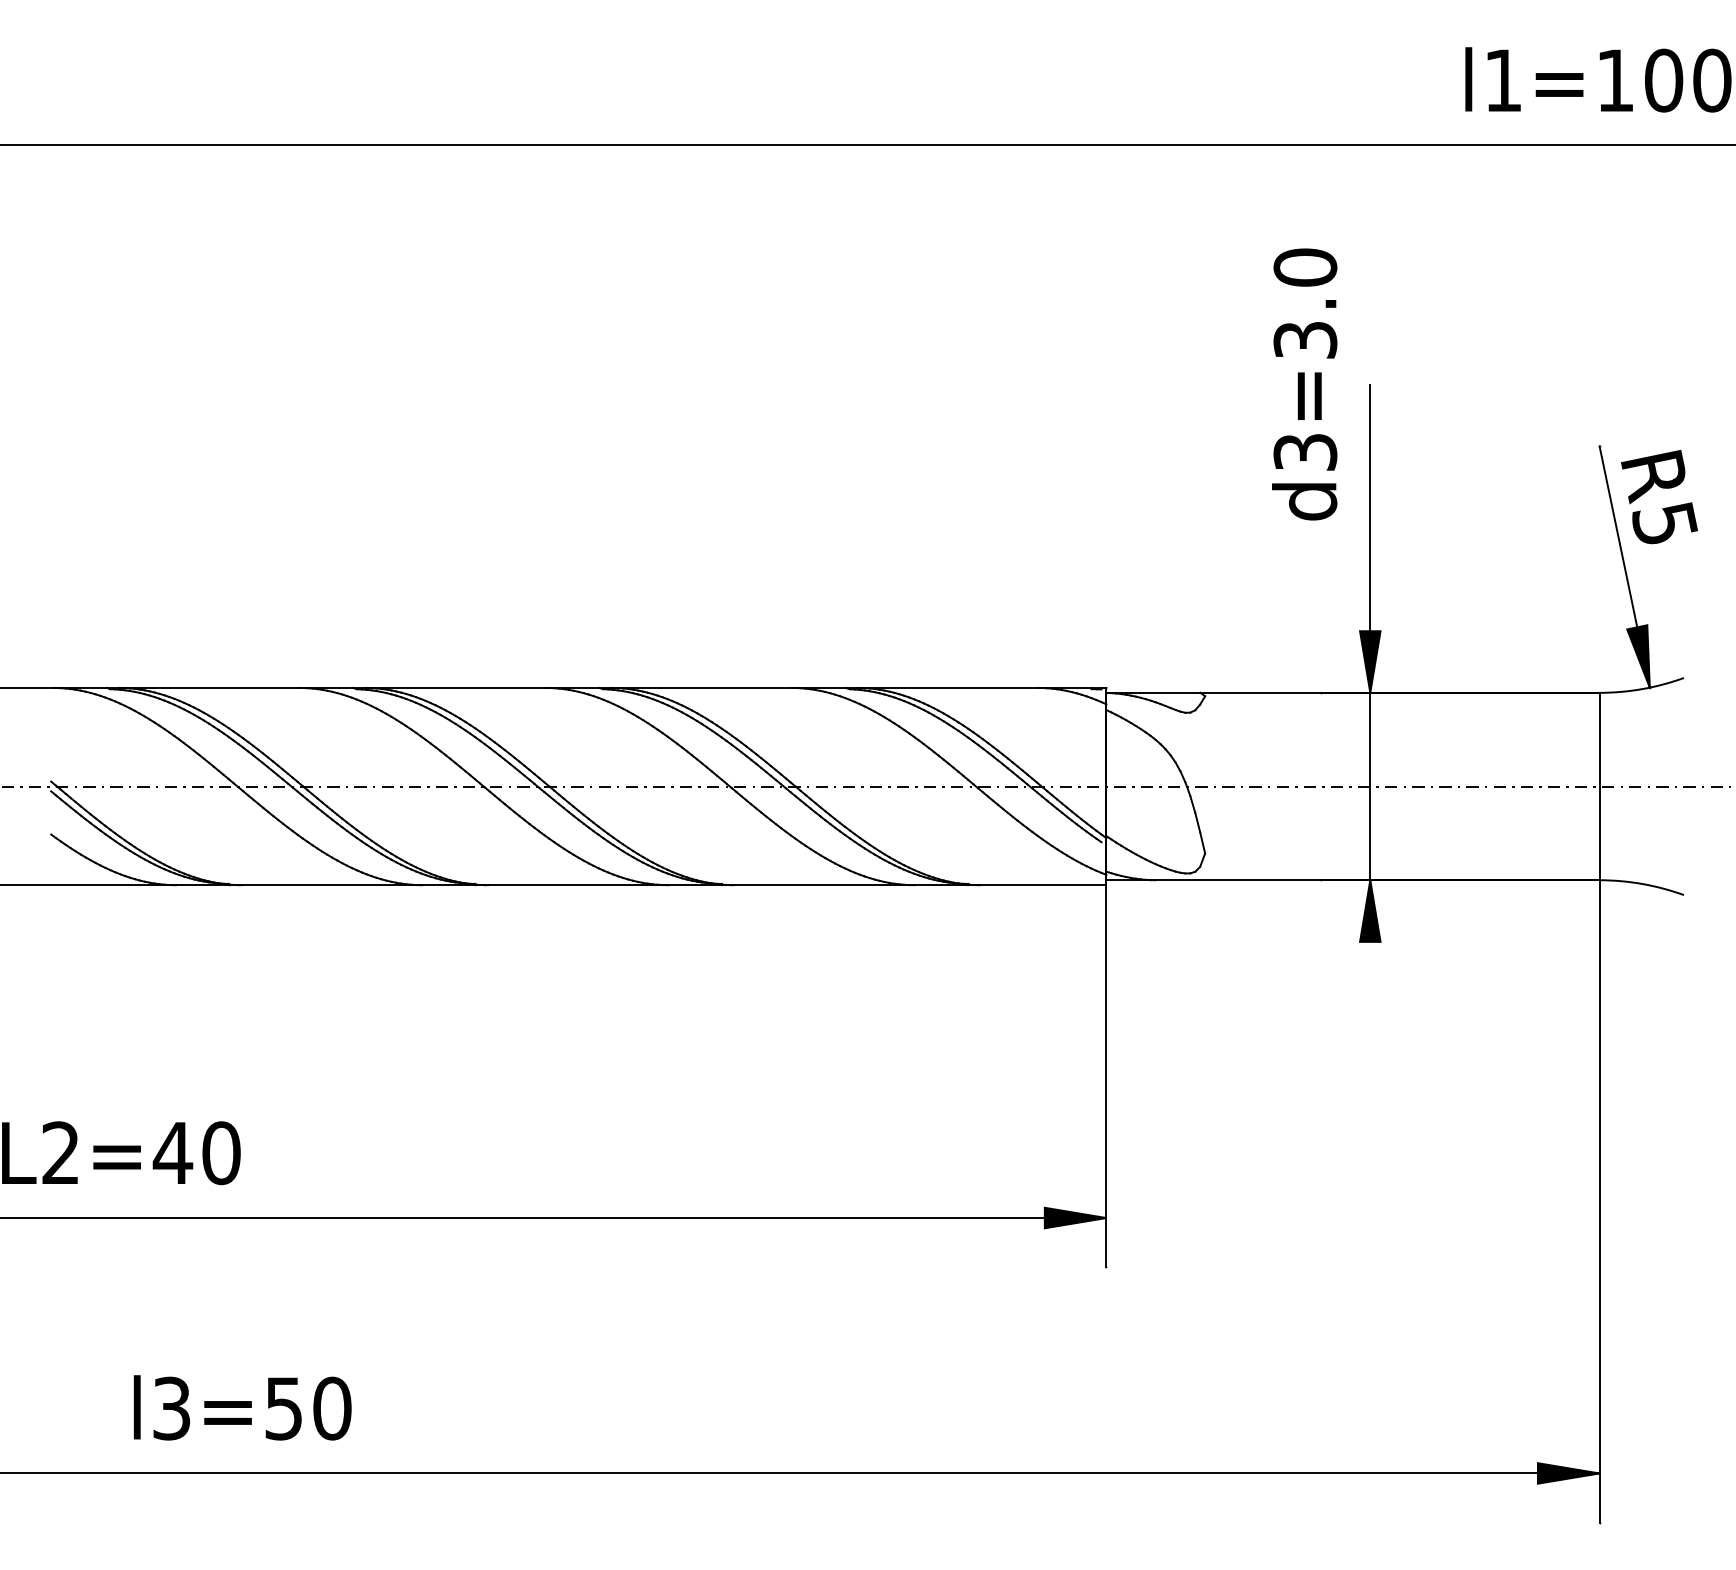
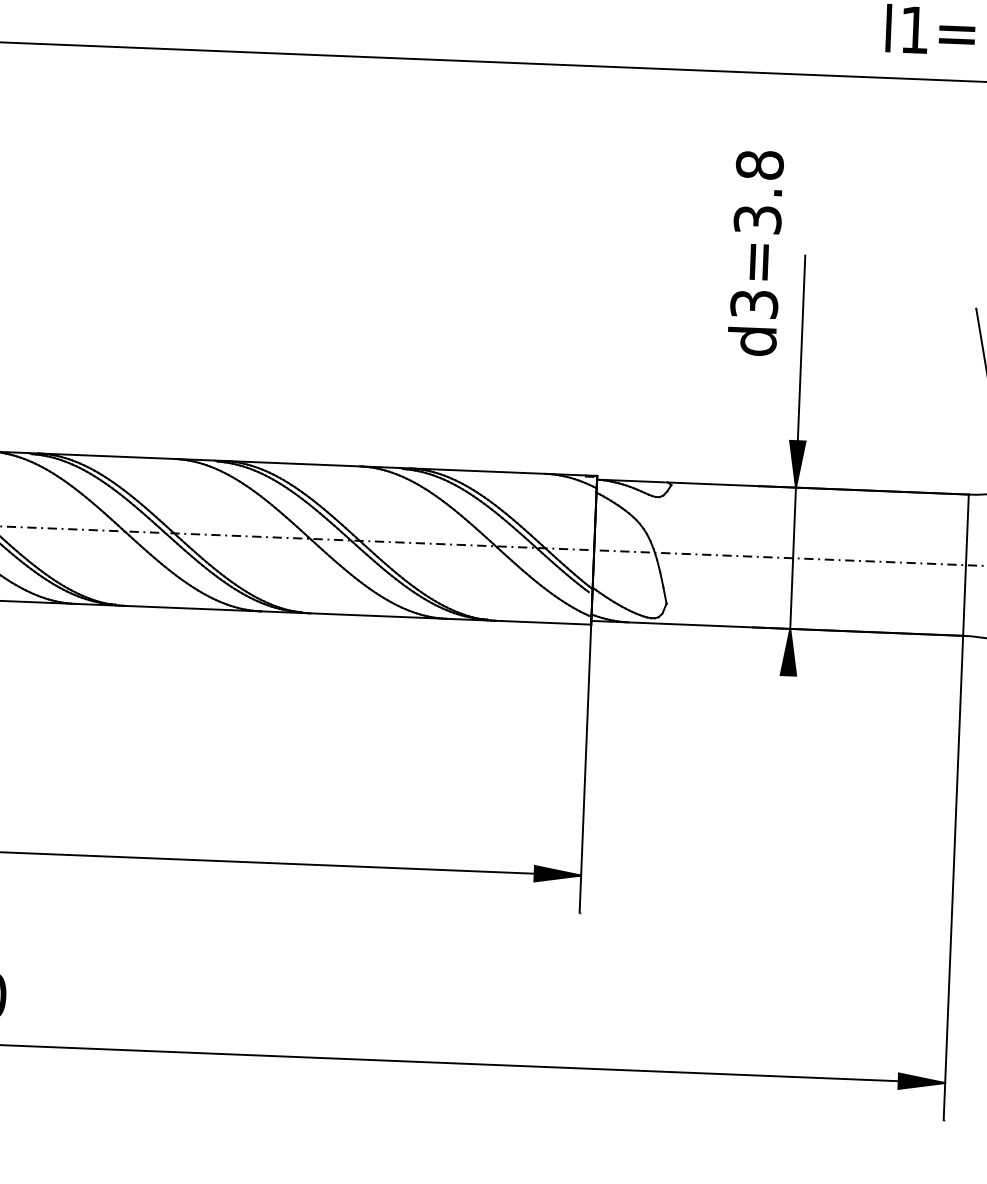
text: (1305, 267) -> (759, 165), d3=3.0 -> d3=3.8

